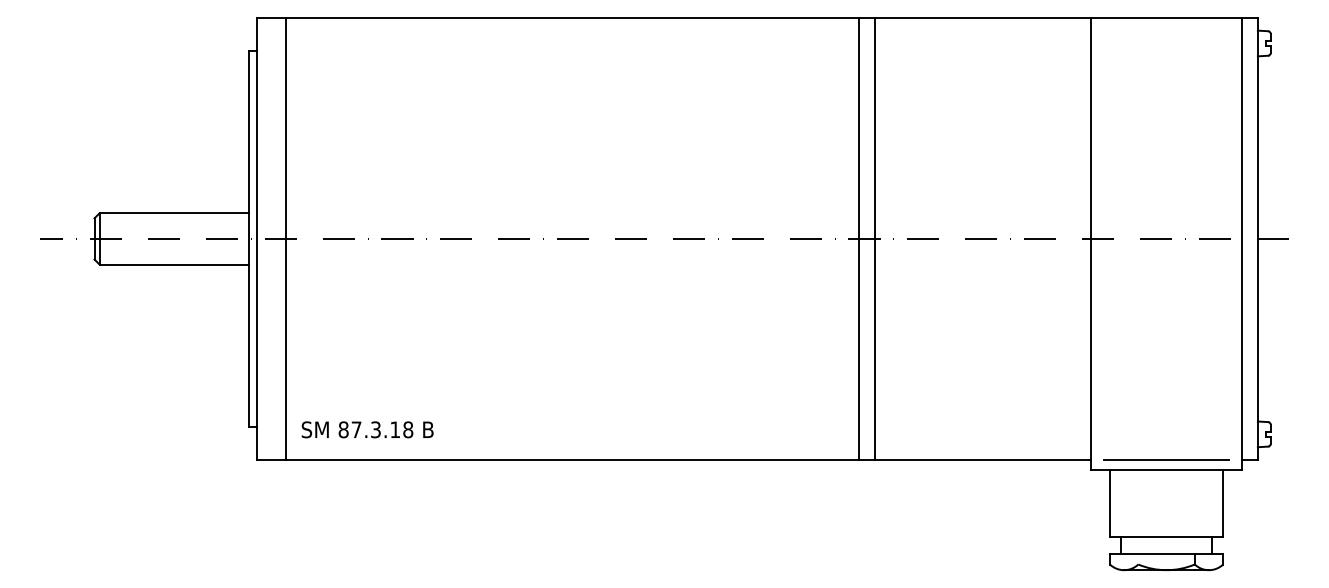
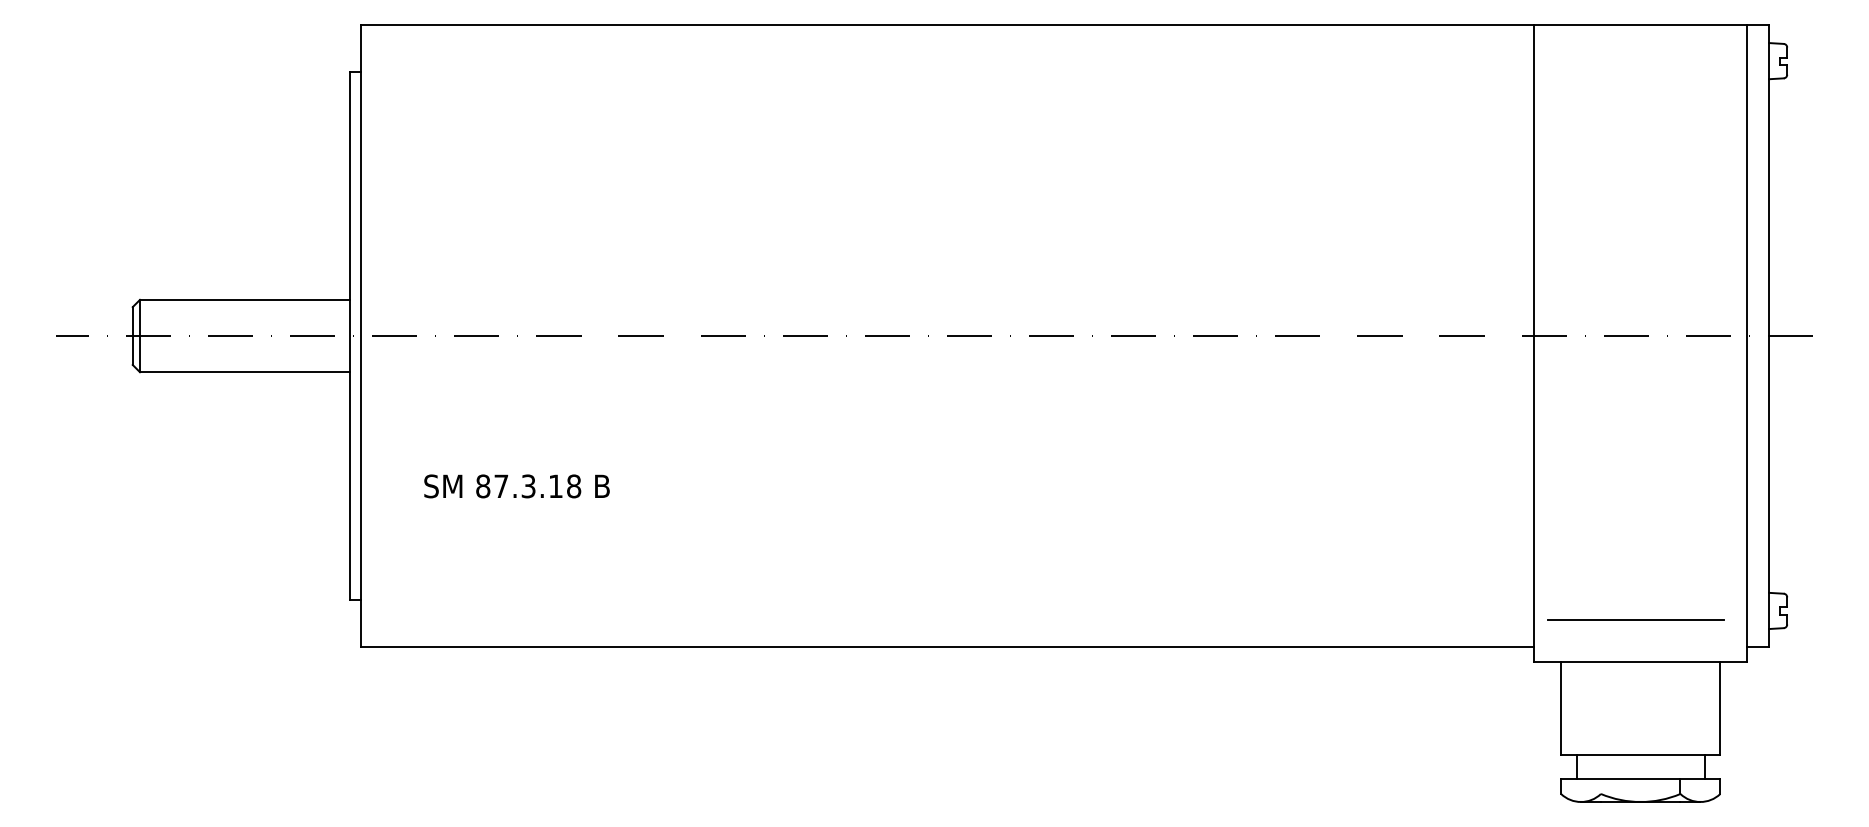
line: (285, 238) -> (401, 335), removed
line: (859, 238) -> (1208, 335), removed
line: (874, 238) -> (1229, 335), removed
text: (367, 429) -> (516, 485), moved
line: (1166, 459) -> (1636, 619), moved

